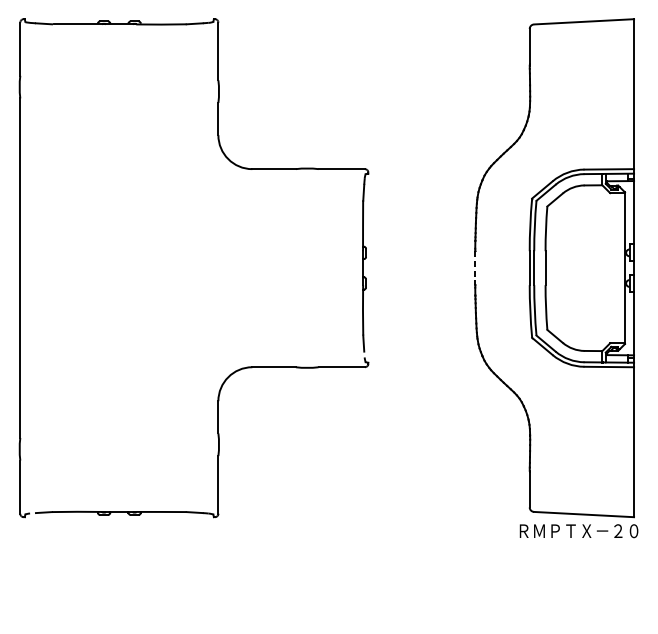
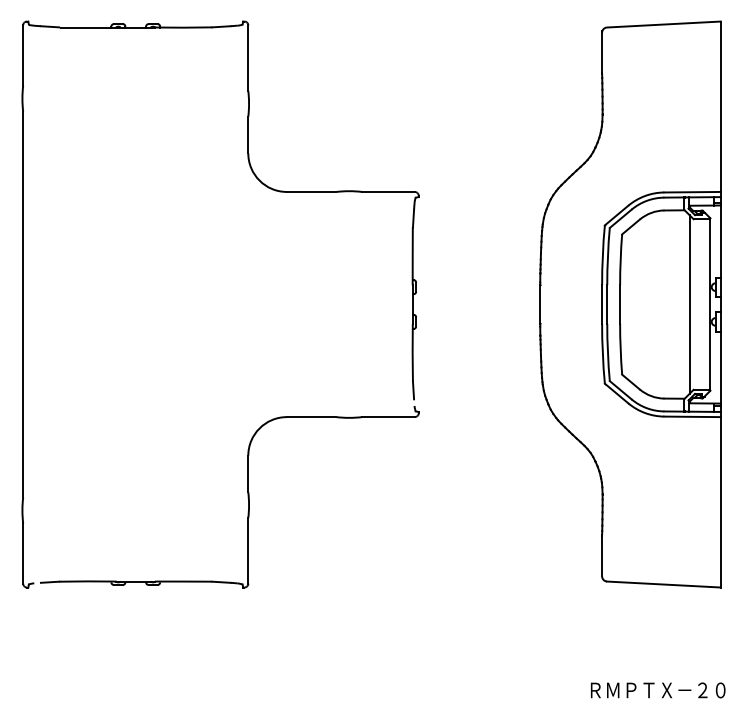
line: (606, 268) -> (689, 304), added
line: (475, 269) -> (540, 305), dashed -> solid
text: (579, 531) -> (658, 690), moved

